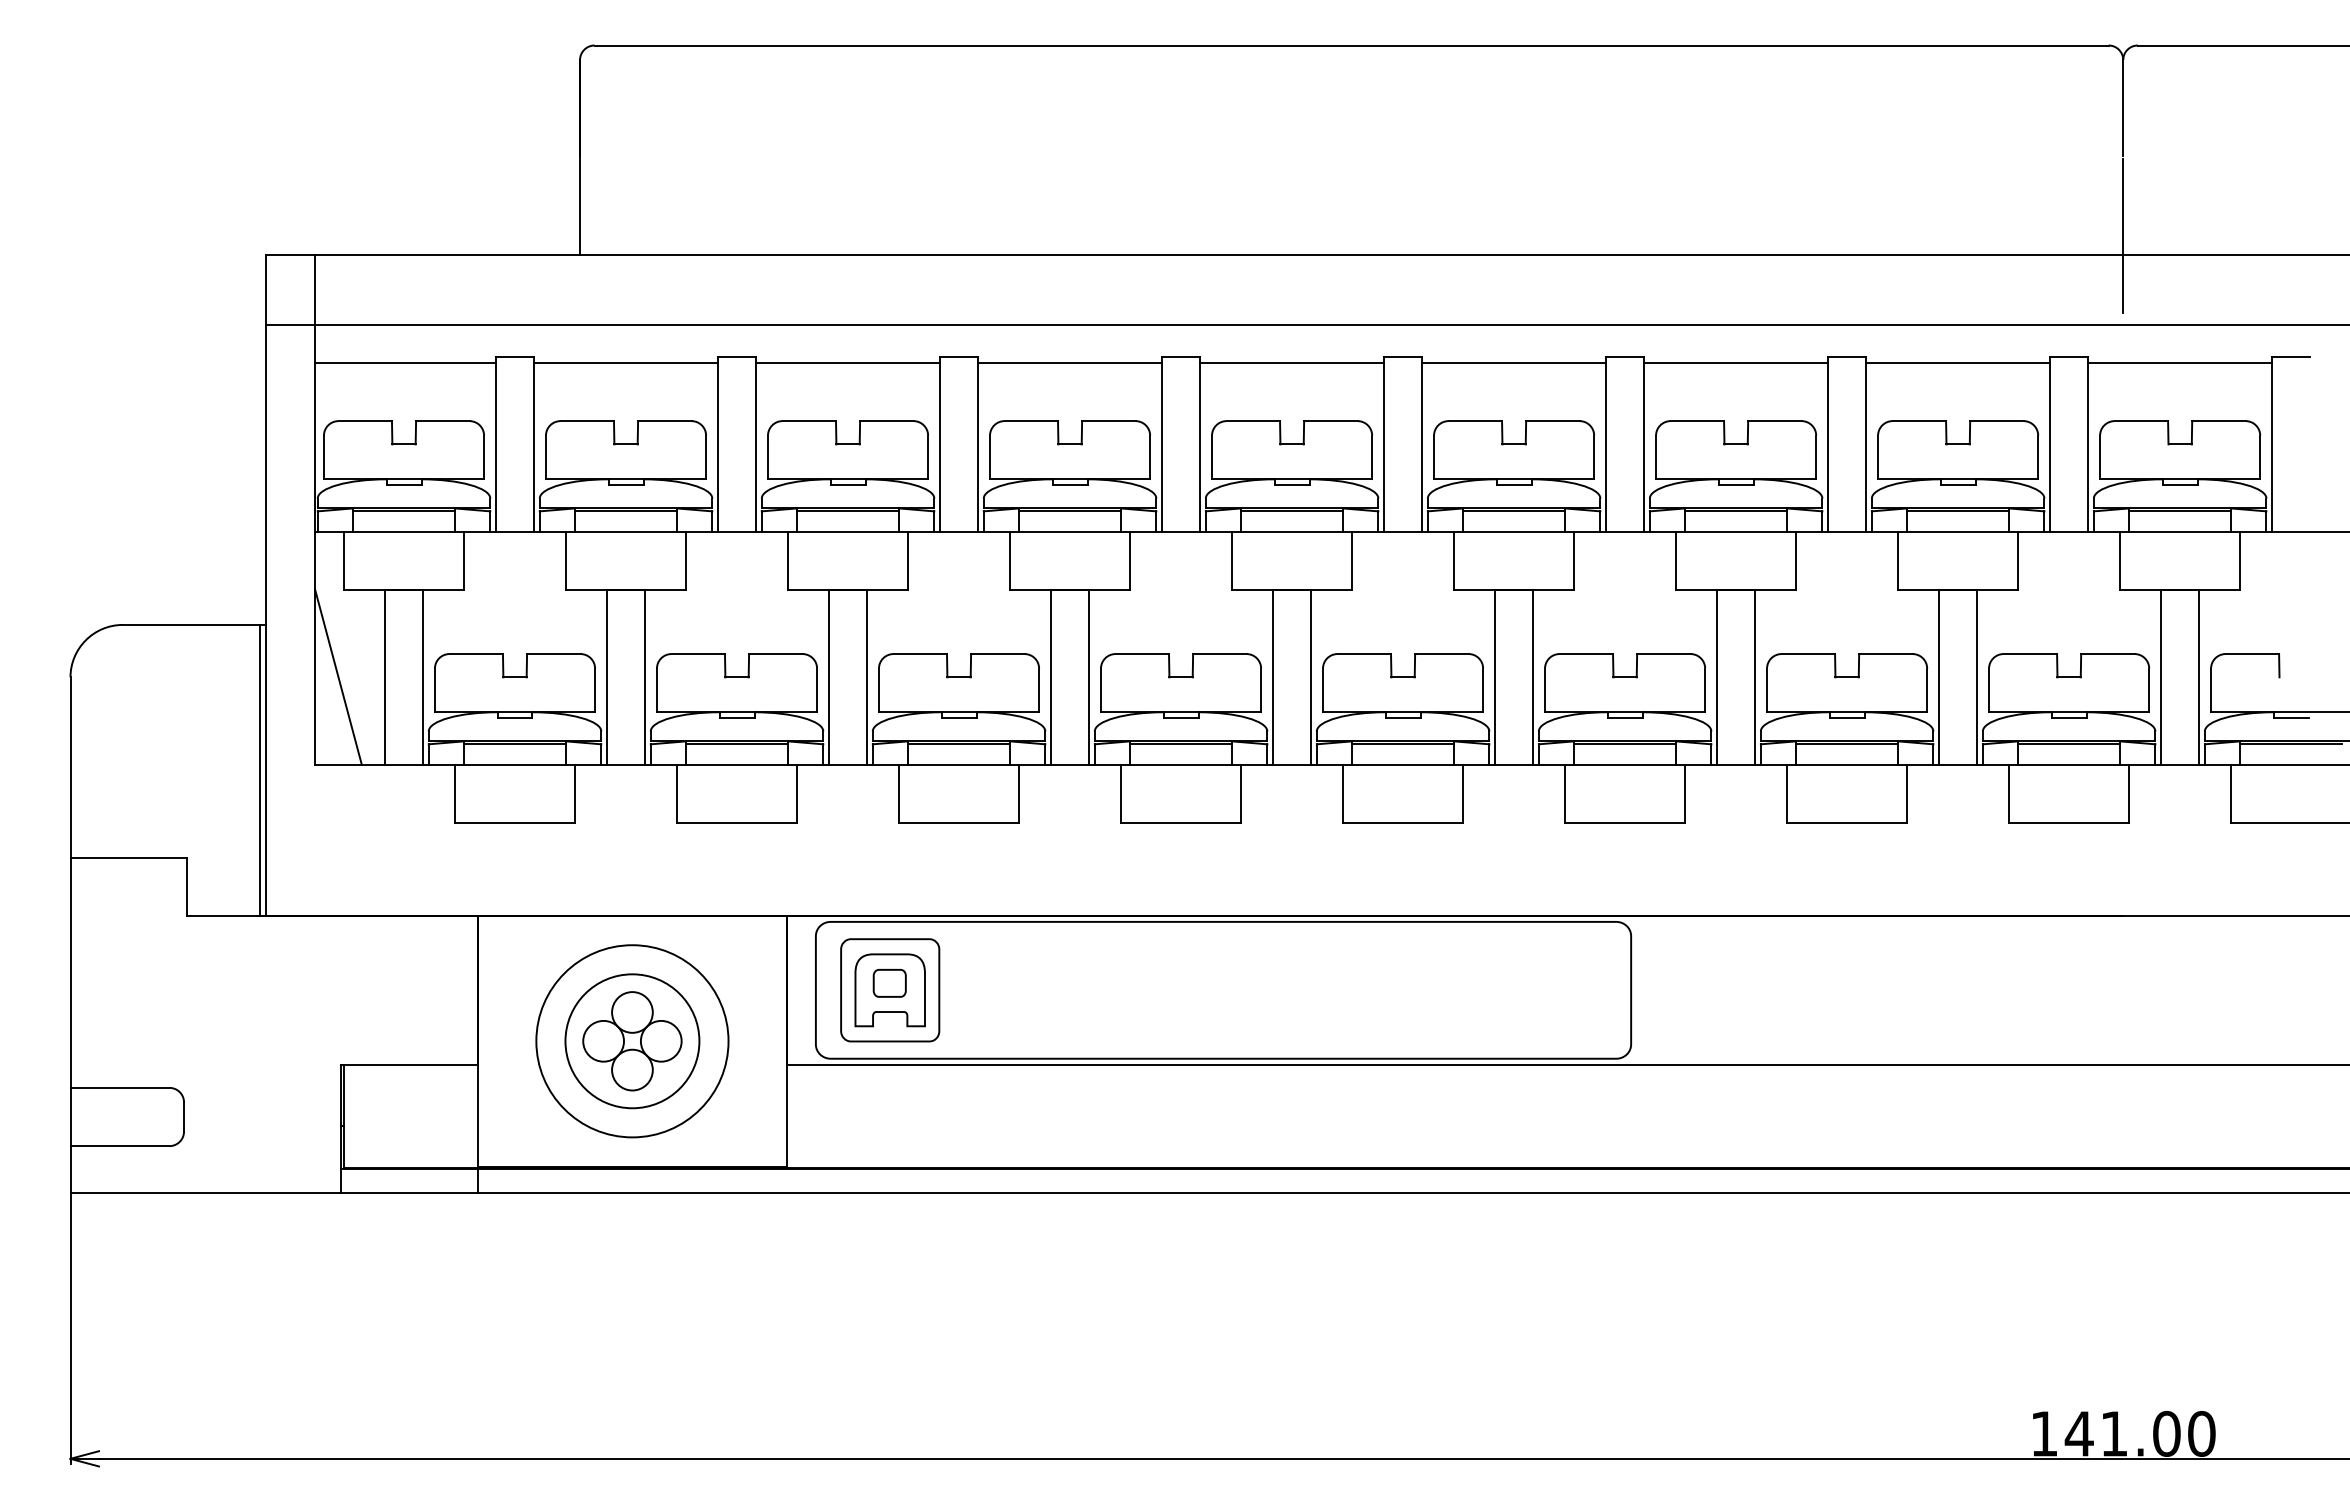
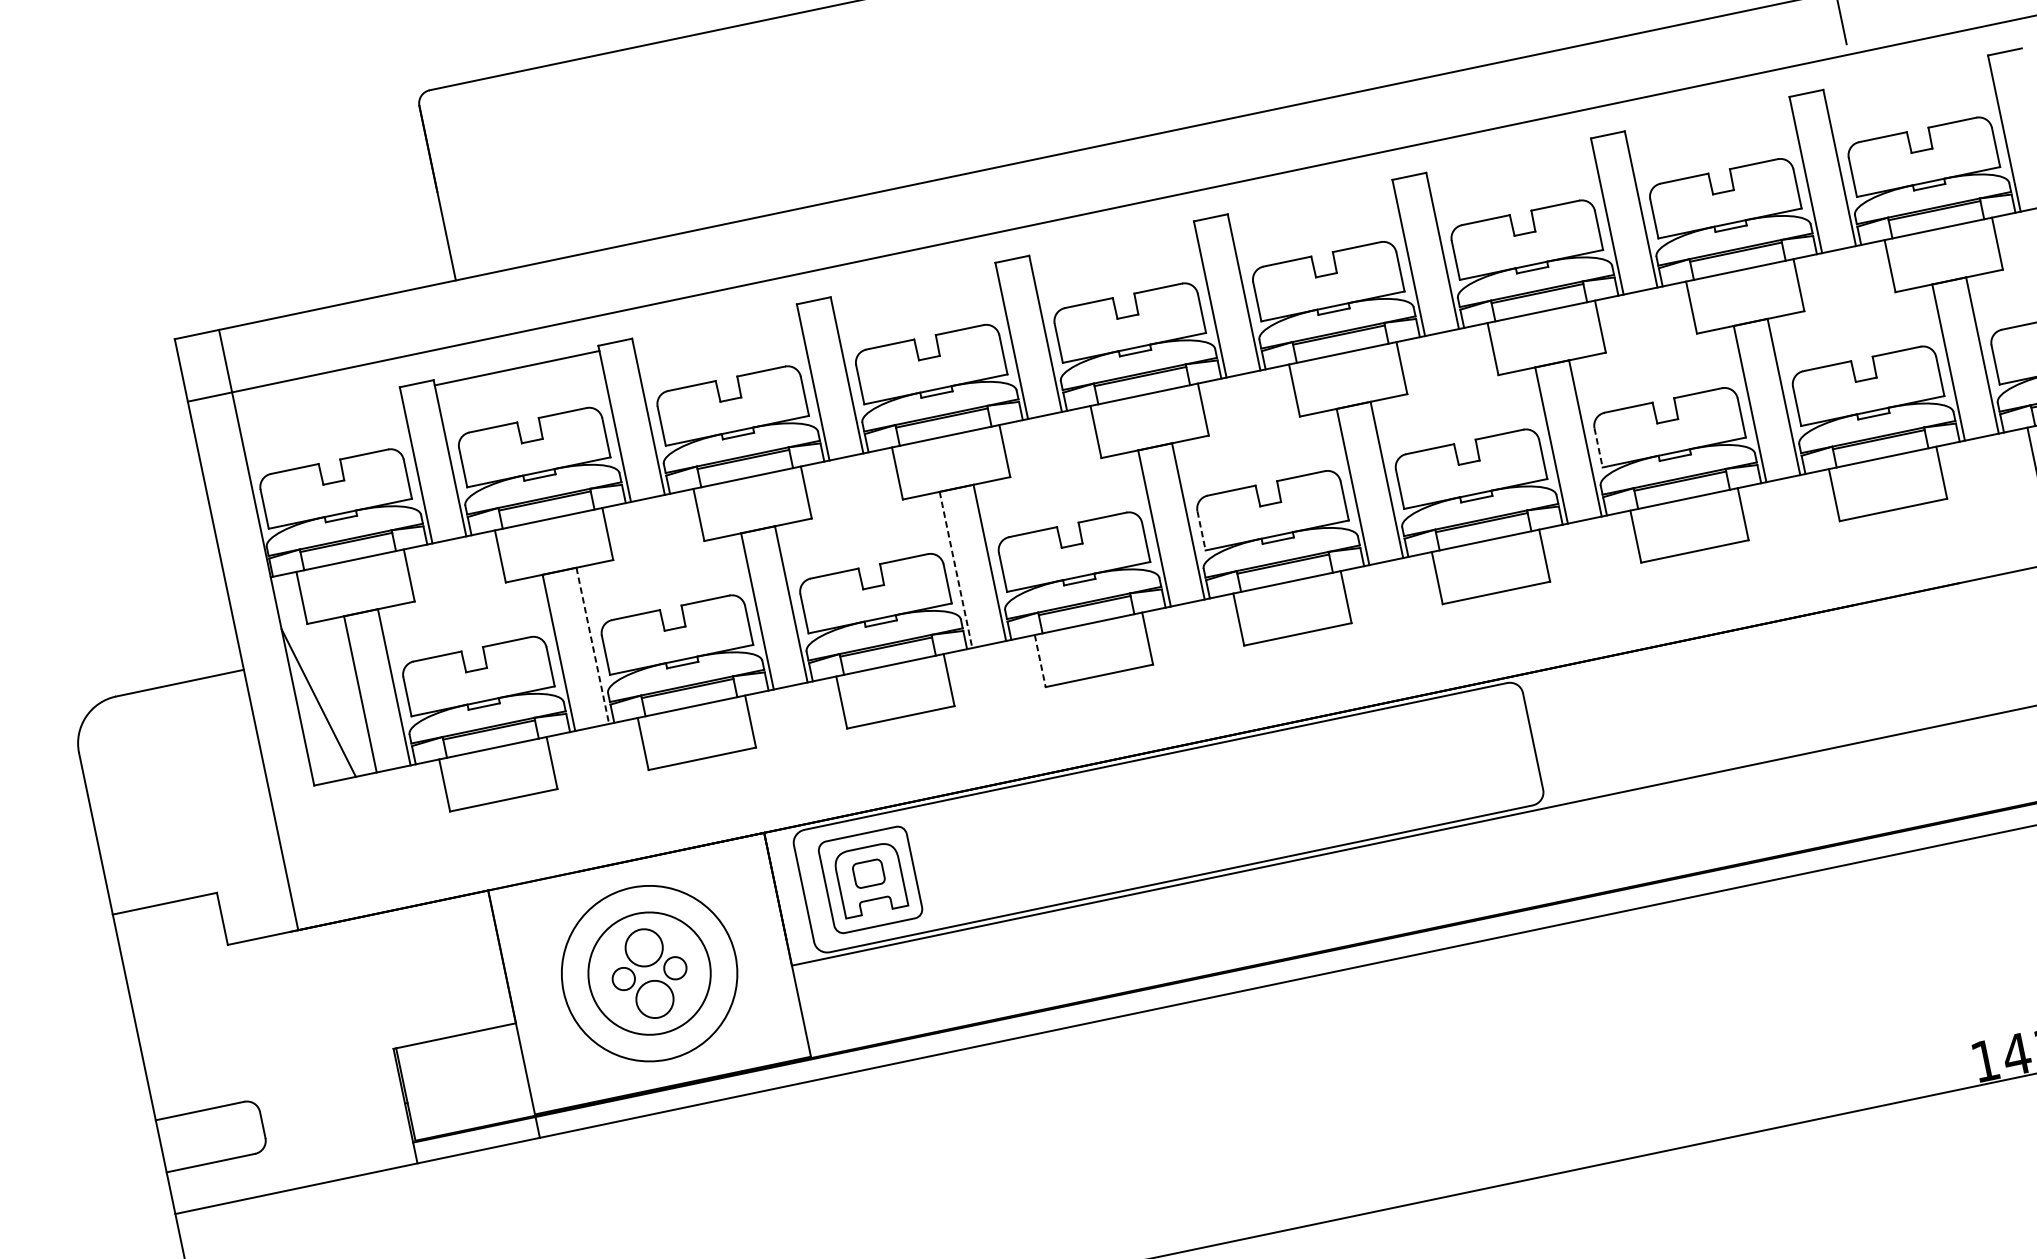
line: (405, 362) -> (319, 409), removed
line: (847, 362) -> (715, 326), removed
line: (1069, 362) -> (913, 285), removed
line: (1291, 362) -> (1112, 243), removed
line: (1514, 362) -> (1311, 201), removed
line: (1736, 362) -> (1510, 160), removed
line: (1958, 362) -> (1708, 118), removed
line: (2180, 362) -> (1907, 77), removed
line: (644, 677) -> (592, 646), solid -> dashed
line: (1051, 677) -> (956, 570), solid -> dashed
line: (1323, 690) -> (1201, 530), solid -> dashed
line: (1767, 690) -> (1599, 447), solid -> dashed
line: (259, 770) -> (265, 801), removed
line: (1121, 794) -> (1040, 661), solid -> dashed
circle: (603, 1040) -> (623, 978), size x0.6
circle: (660, 1040) -> (674, 967), size x0.6

